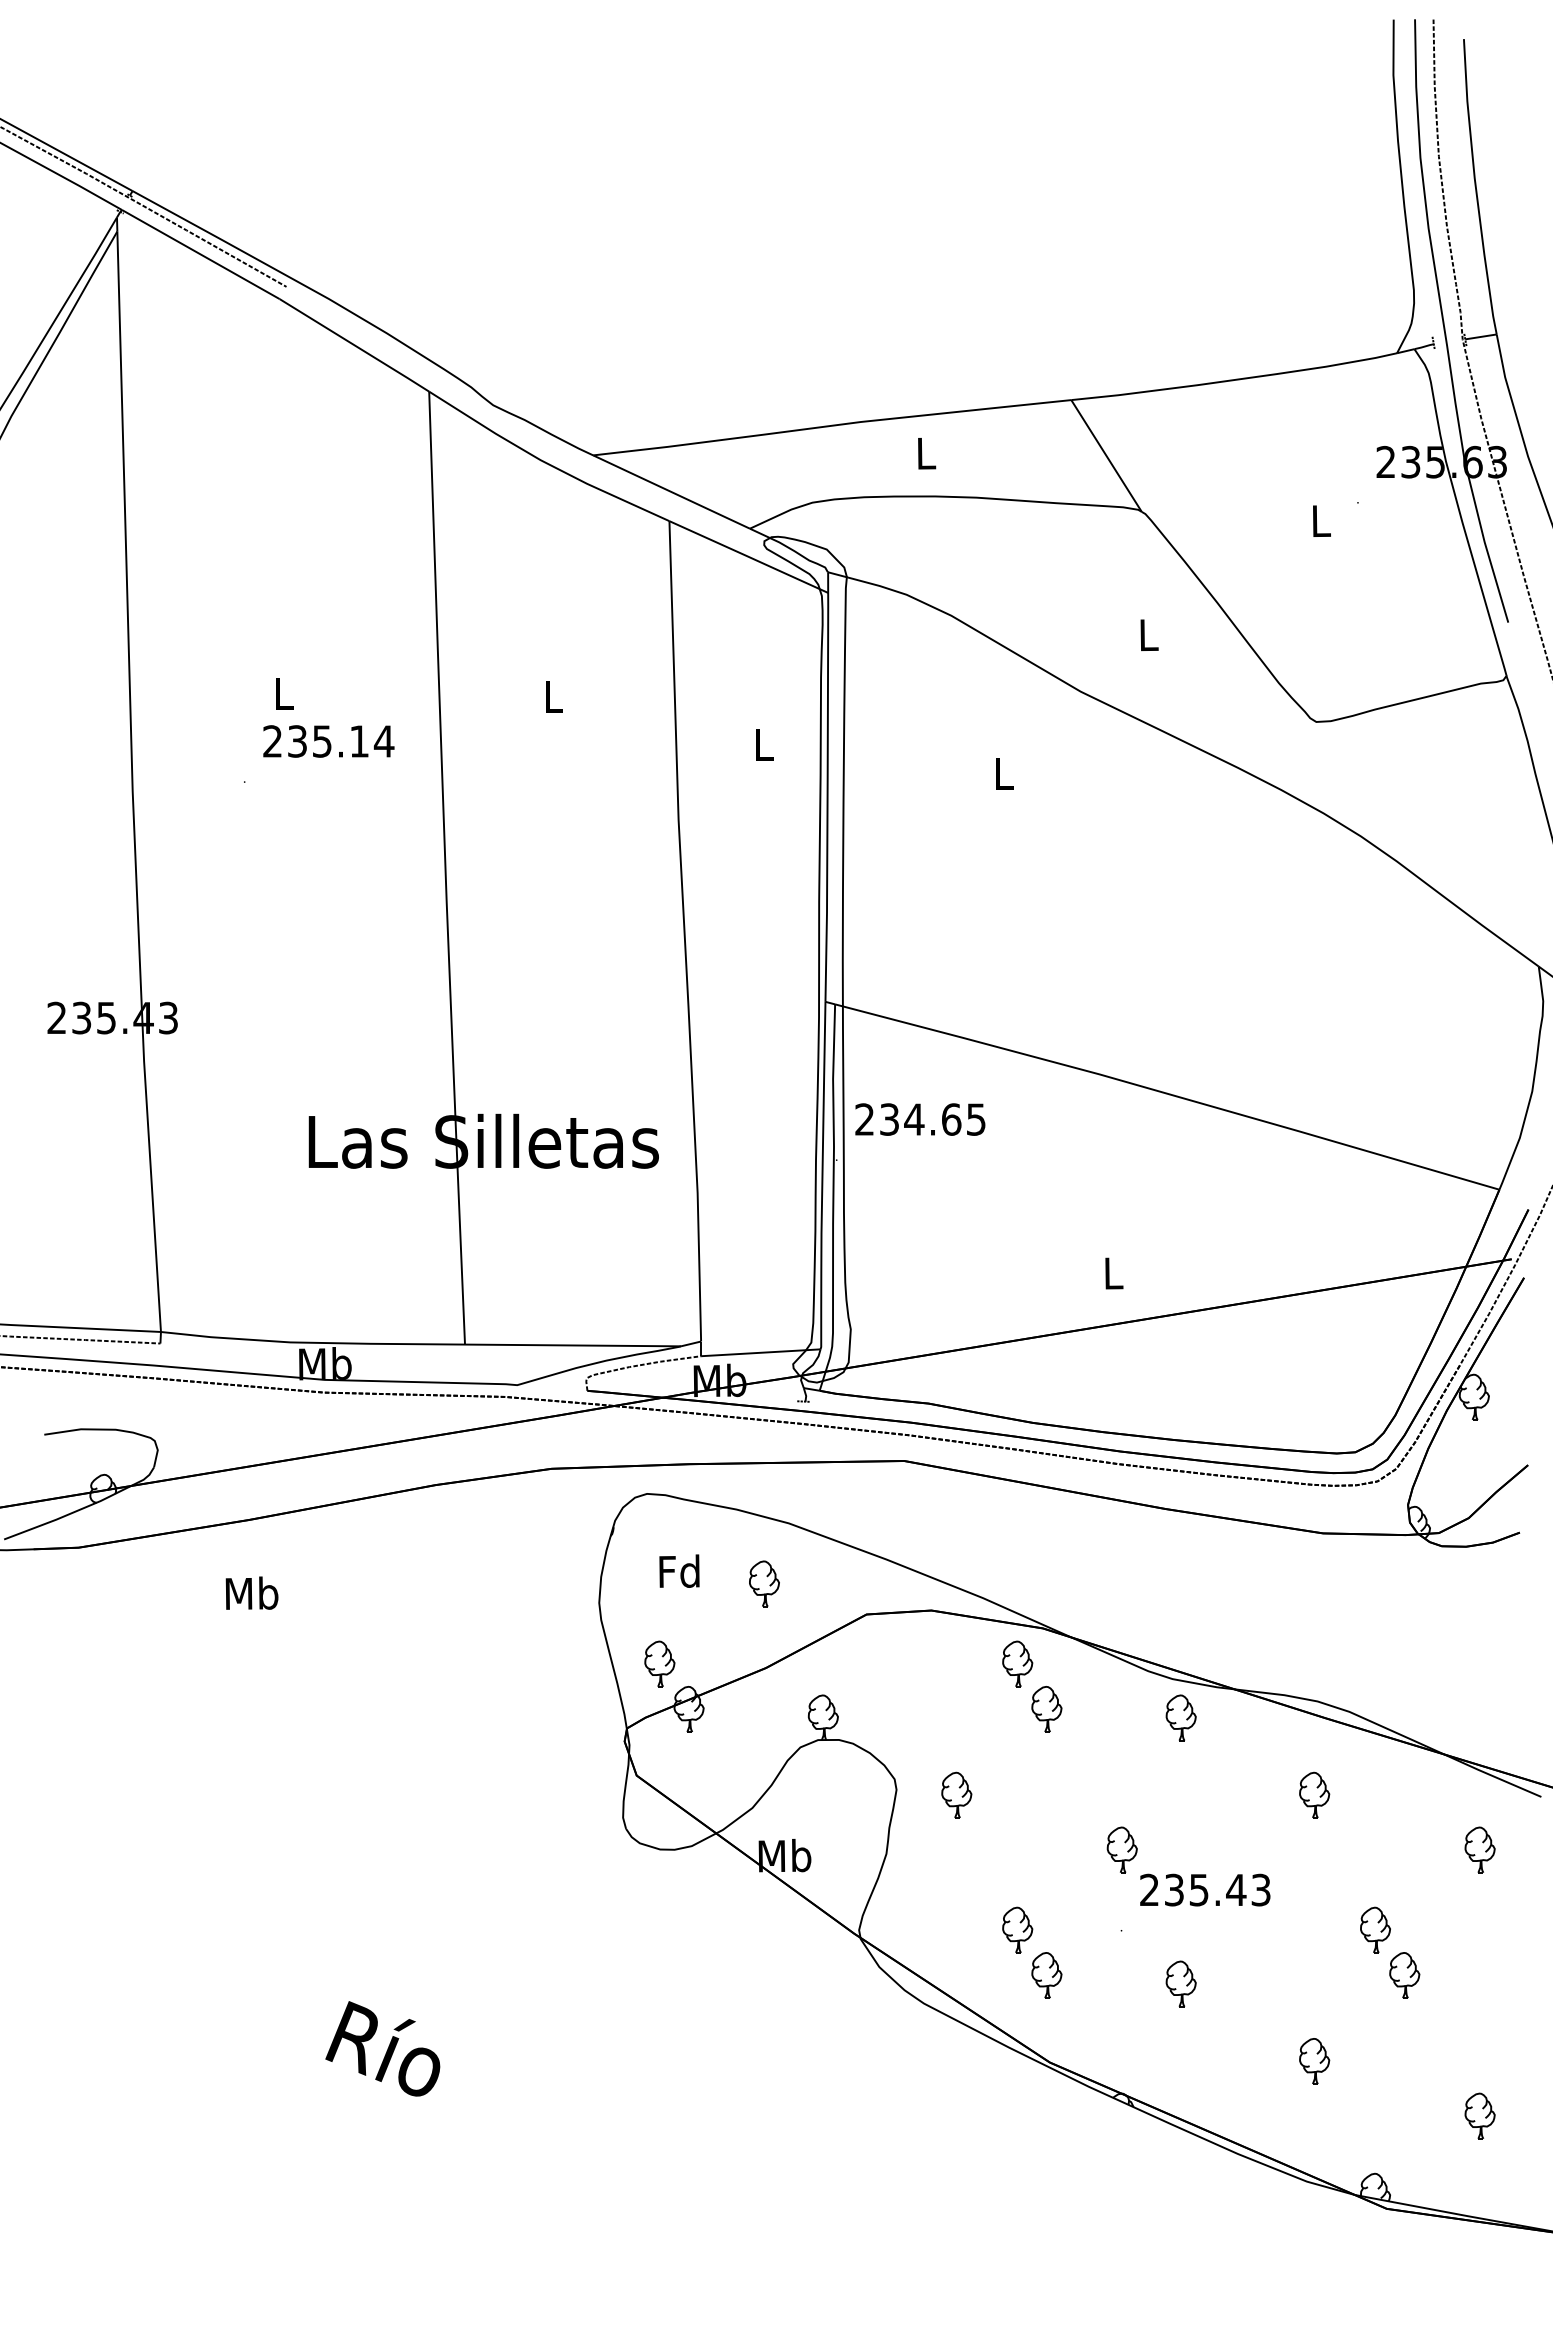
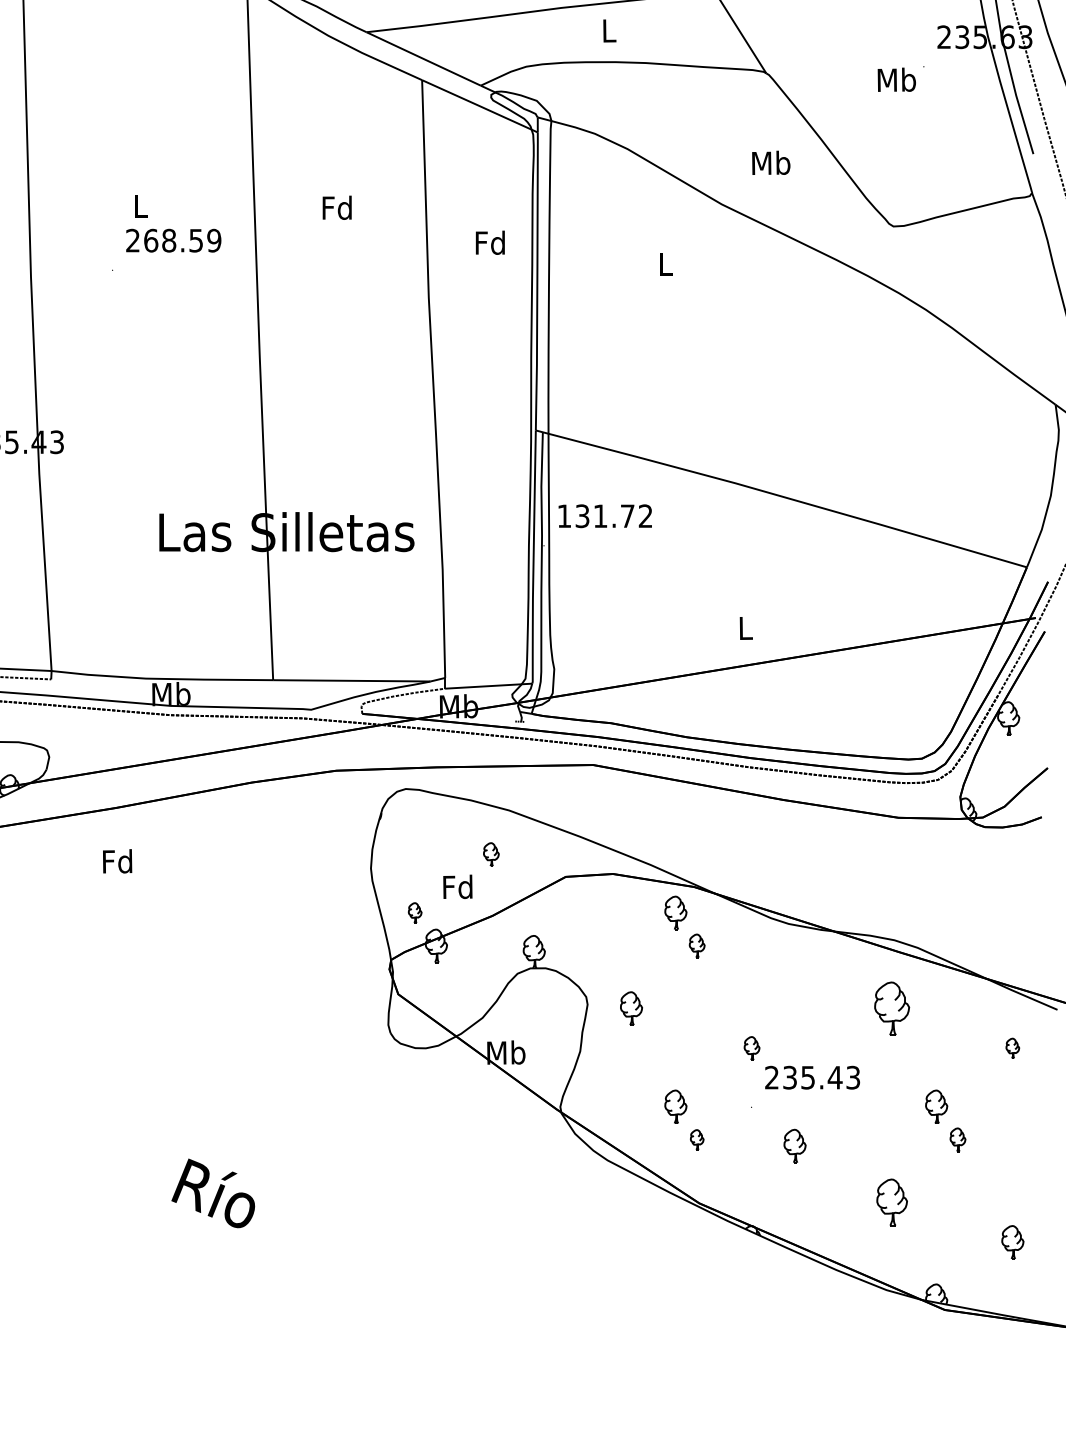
text: (1320, 520) -> (896, 79), L -> Mb
text: (1148, 634) -> (771, 162), L -> Mb
text: (552, 696) -> (336, 207), L -> Fd
text: (341, 741) -> (183, 240), 235.14 -> 268.59
text: (762, 744) -> (489, 242), L -> Fd
text: (920, 1119) -> (605, 516), 234.65 -> 131.72
text: (679, 1570) -> (457, 886), moved
part: (764, 1583) -> (491, 854), size x0.7
text: (251, 1592) -> (117, 860), Mb -> Fd
part: (659, 1663) -> (414, 912), size x0.6
part: (1046, 1709) -> (696, 946), size x0.7
part: (1180, 1717) -> (794, 951), removed
part: (1314, 1794) -> (892, 1008), size x1.6
part: (1121, 1849) -> (751, 1048), size x0.7
part: (1479, 1849) -> (1012, 1048), size x0.6
part: (1046, 1975) -> (696, 1139), size x0.6
part: (1404, 1975) -> (957, 1139), size x0.7
part: (1314, 2061) -> (892, 1202), size x1.4

